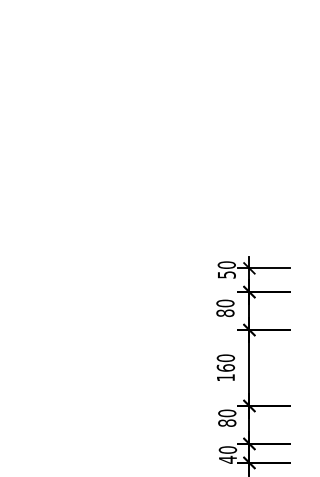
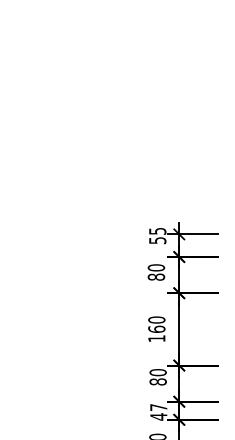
text: (226, 264) -> (157, 230), 50 -> 55
text: (227, 449) -> (158, 407), 40 -> 47

